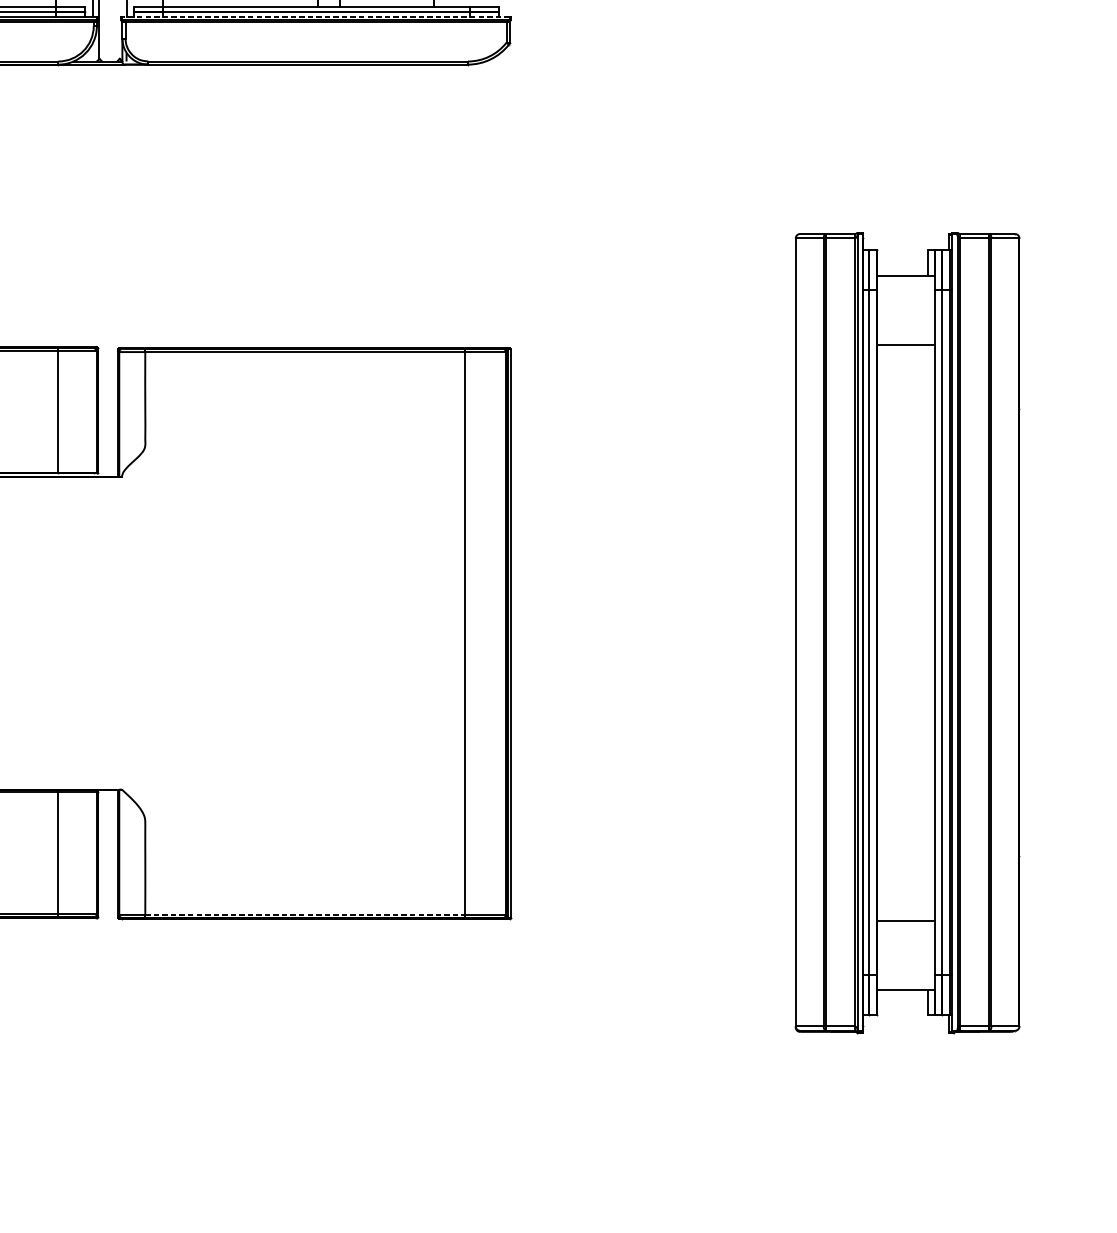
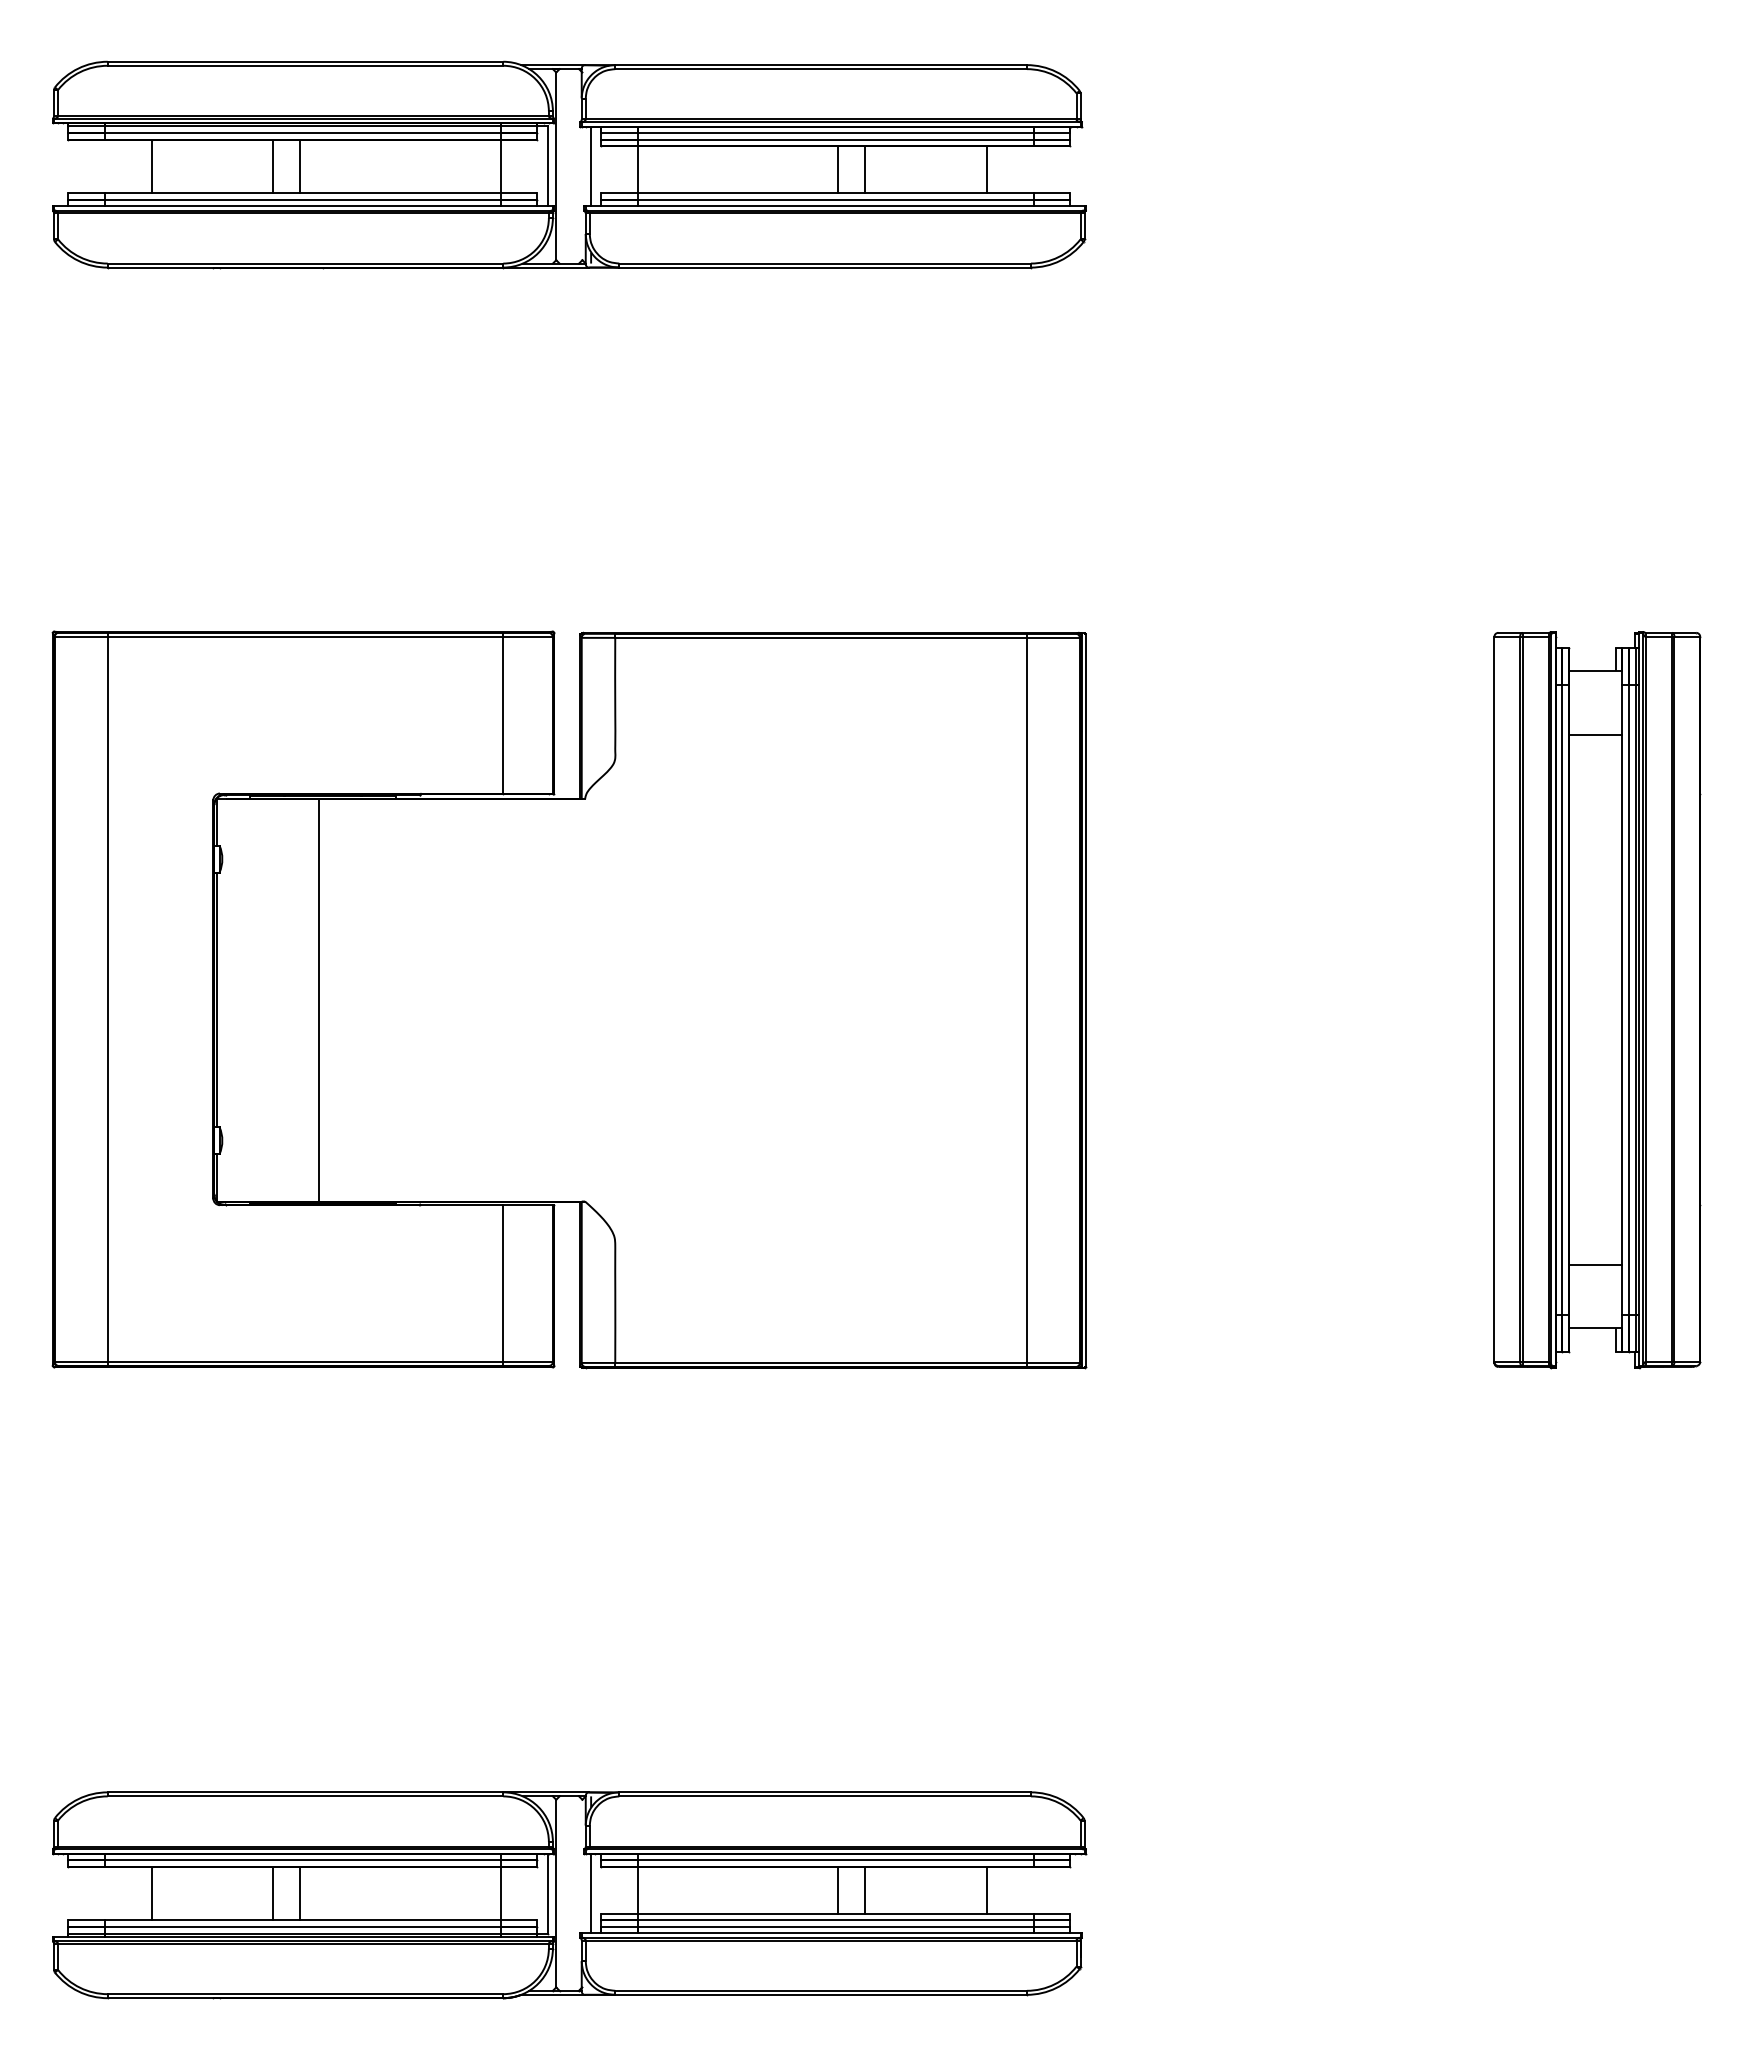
line: (315, 16) -> (834, 205), dashed -> solid
part: (907, 633) -> (1597, 1000), size x0.71
line: (305, 914) -> (821, 1362), dashed -> solid

